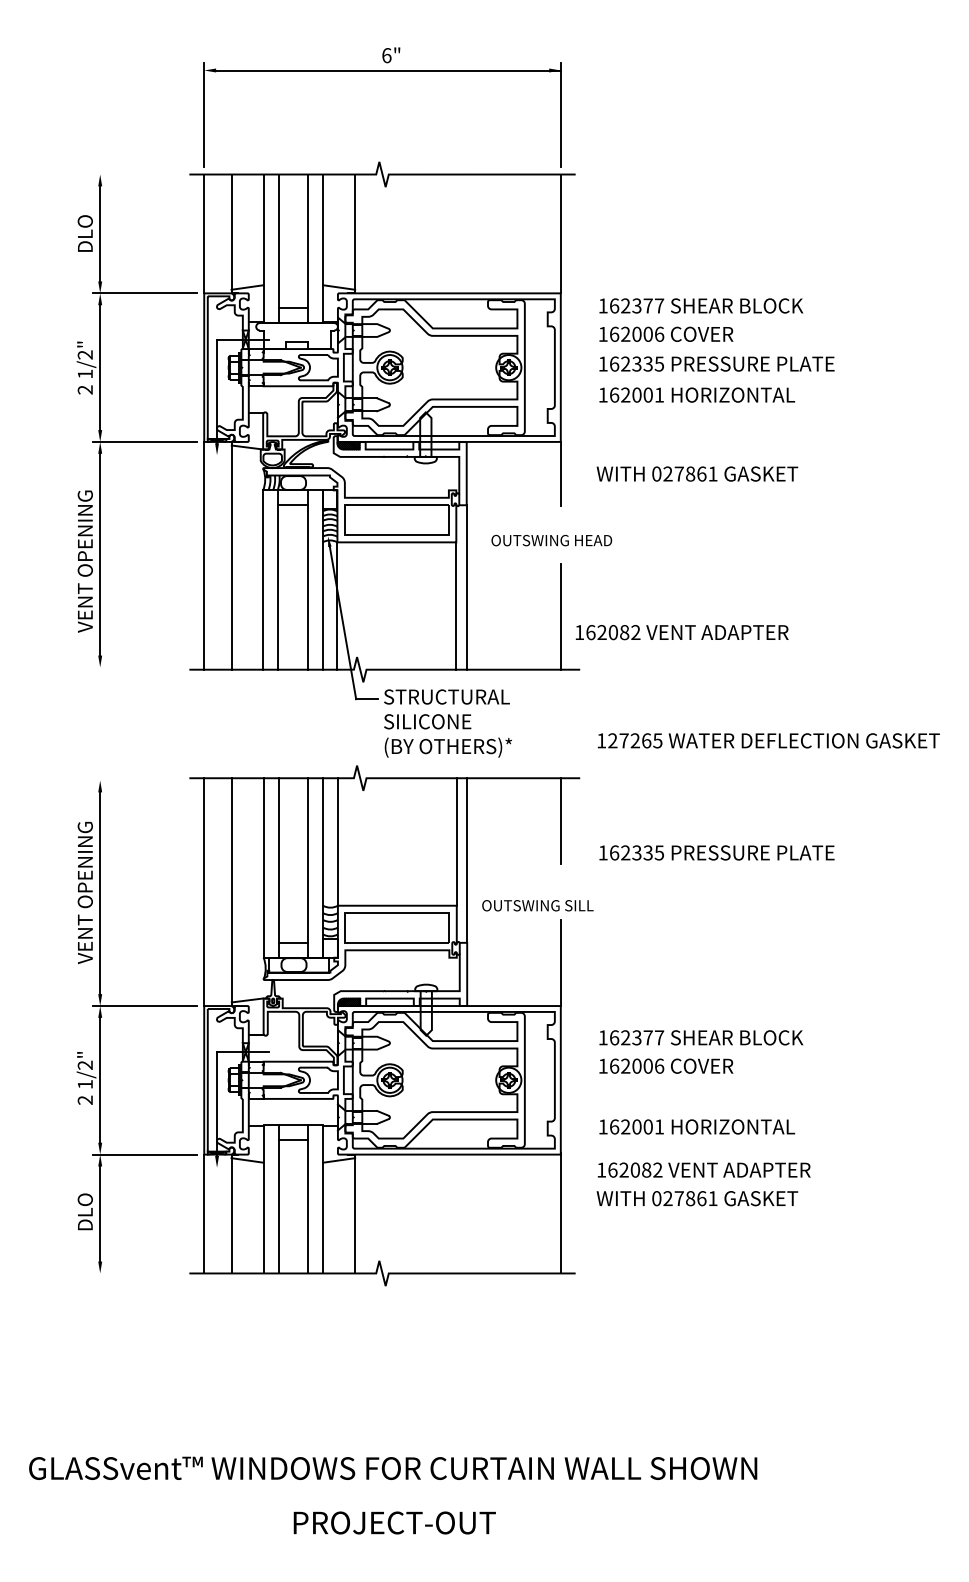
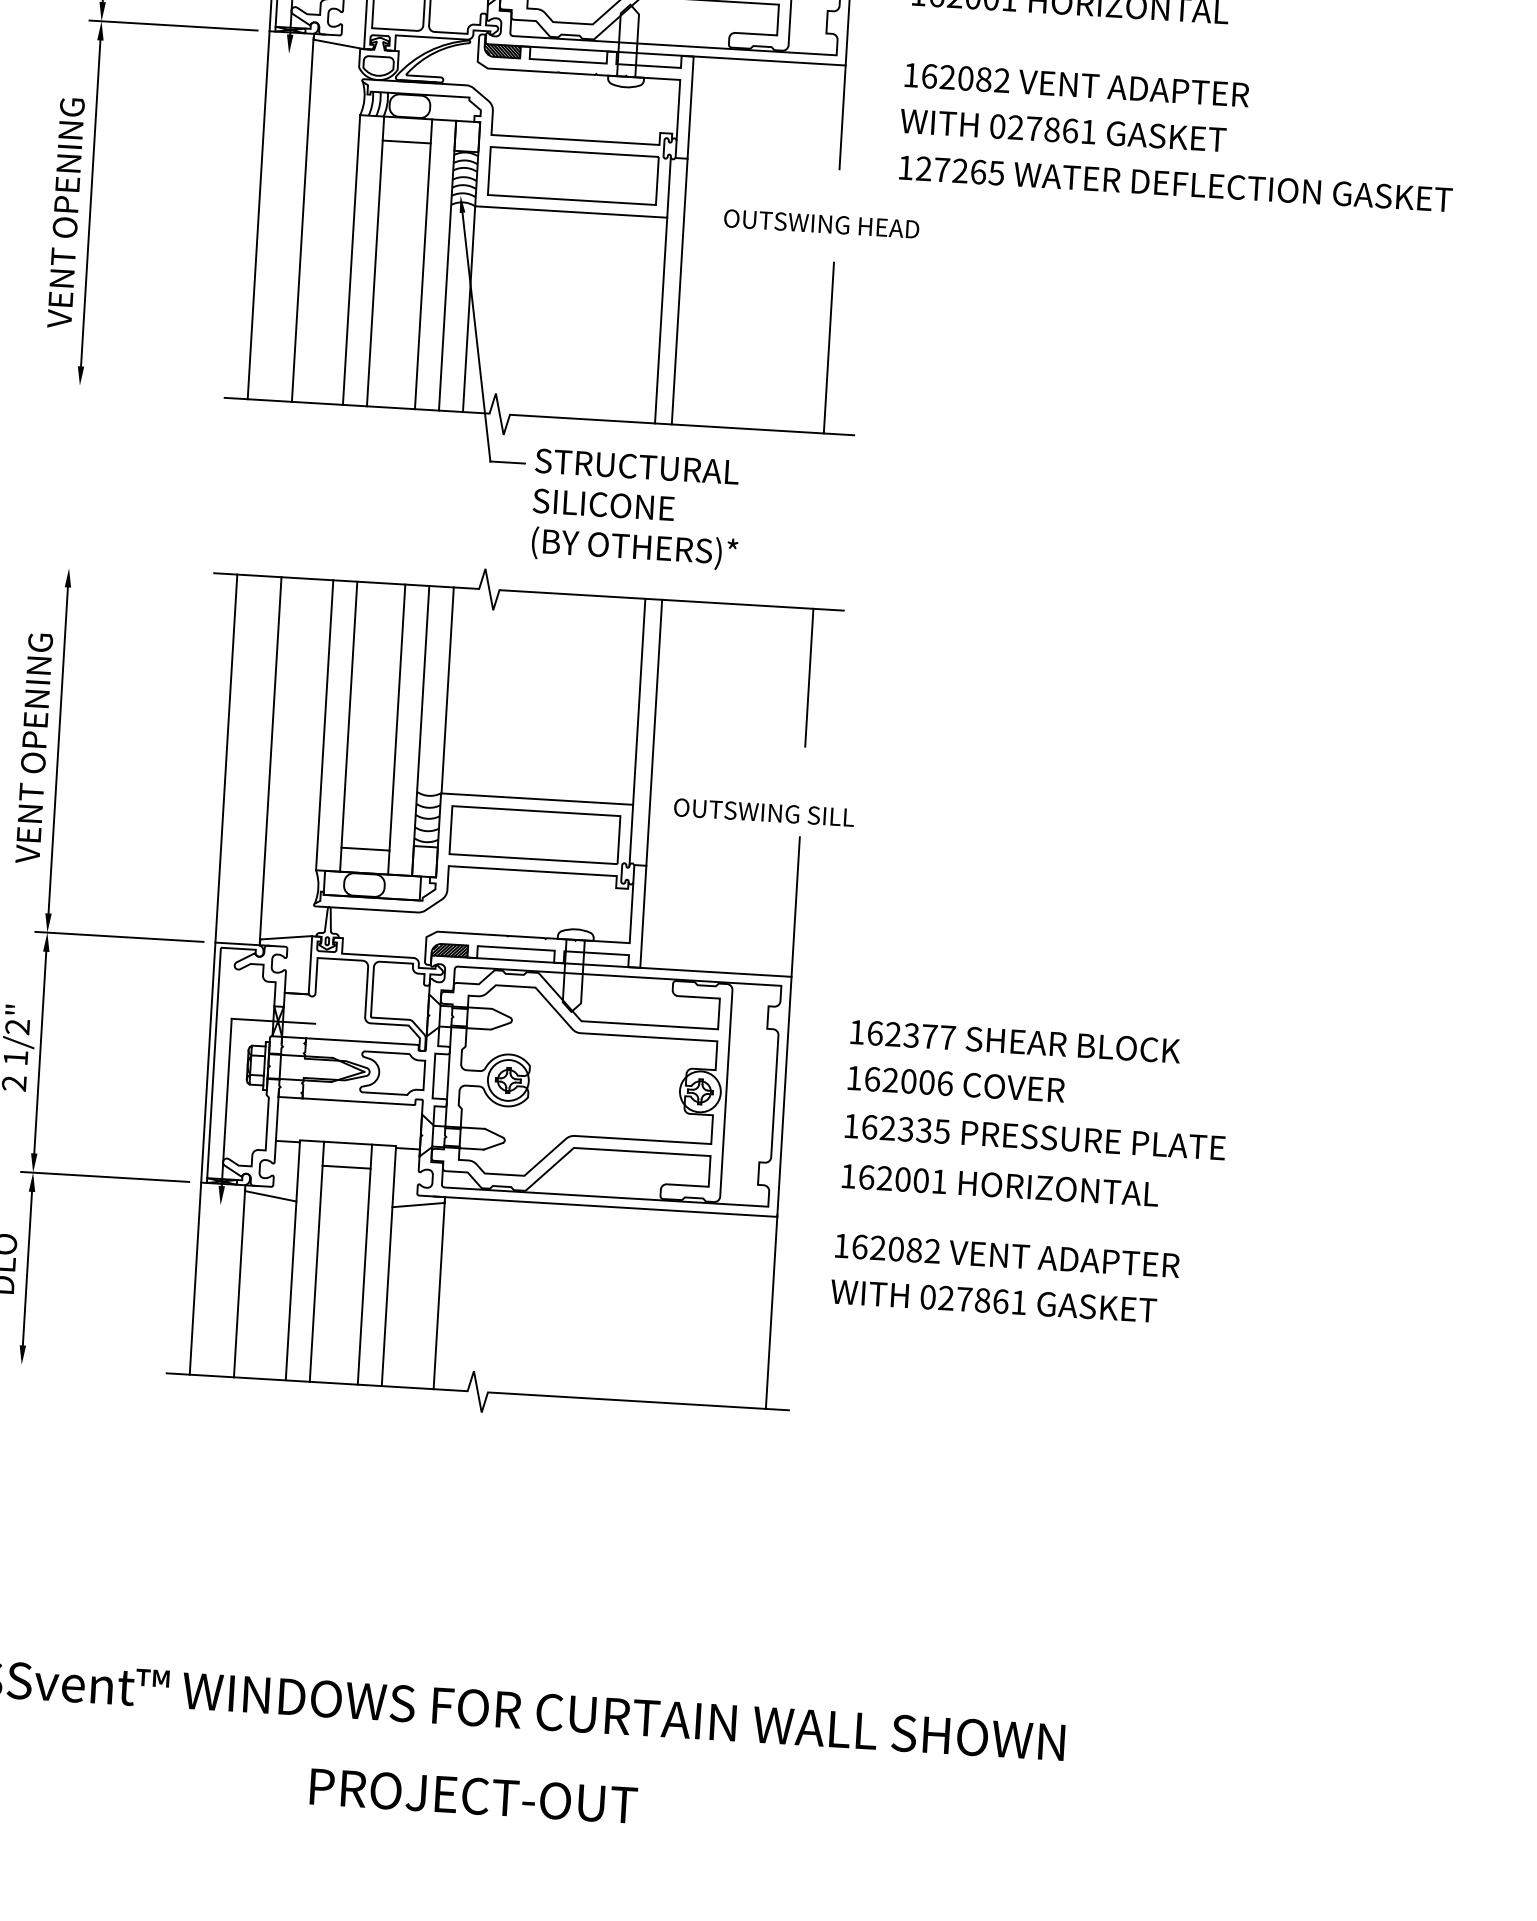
text: (681, 632) -> (1075, 84), moved
text: (768, 740) -> (1175, 183), moved
text: (716, 852) -> (1034, 1136), moved

